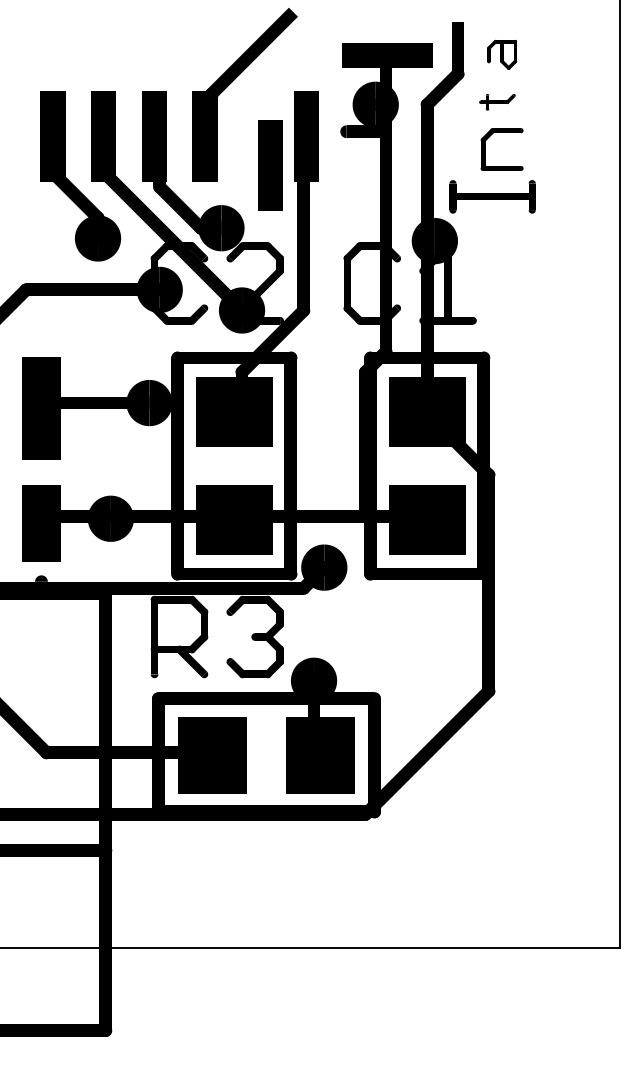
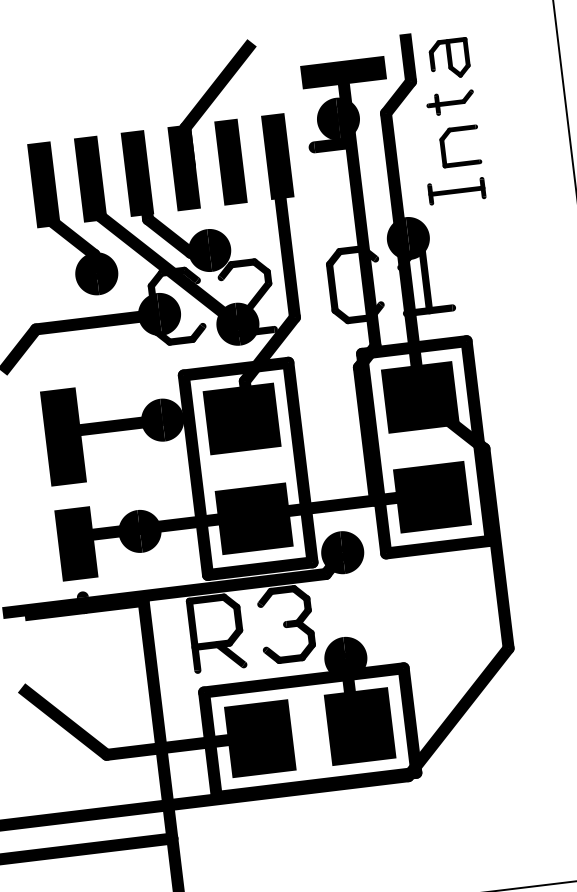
part: (501, 54) -> (449, 58), size x1.43
part: (497, 102) -> (450, 103), size x1.43
part: (270, 165) -> (230, 161), moved
part: (492, 196) -> (456, 190), size x0.71

